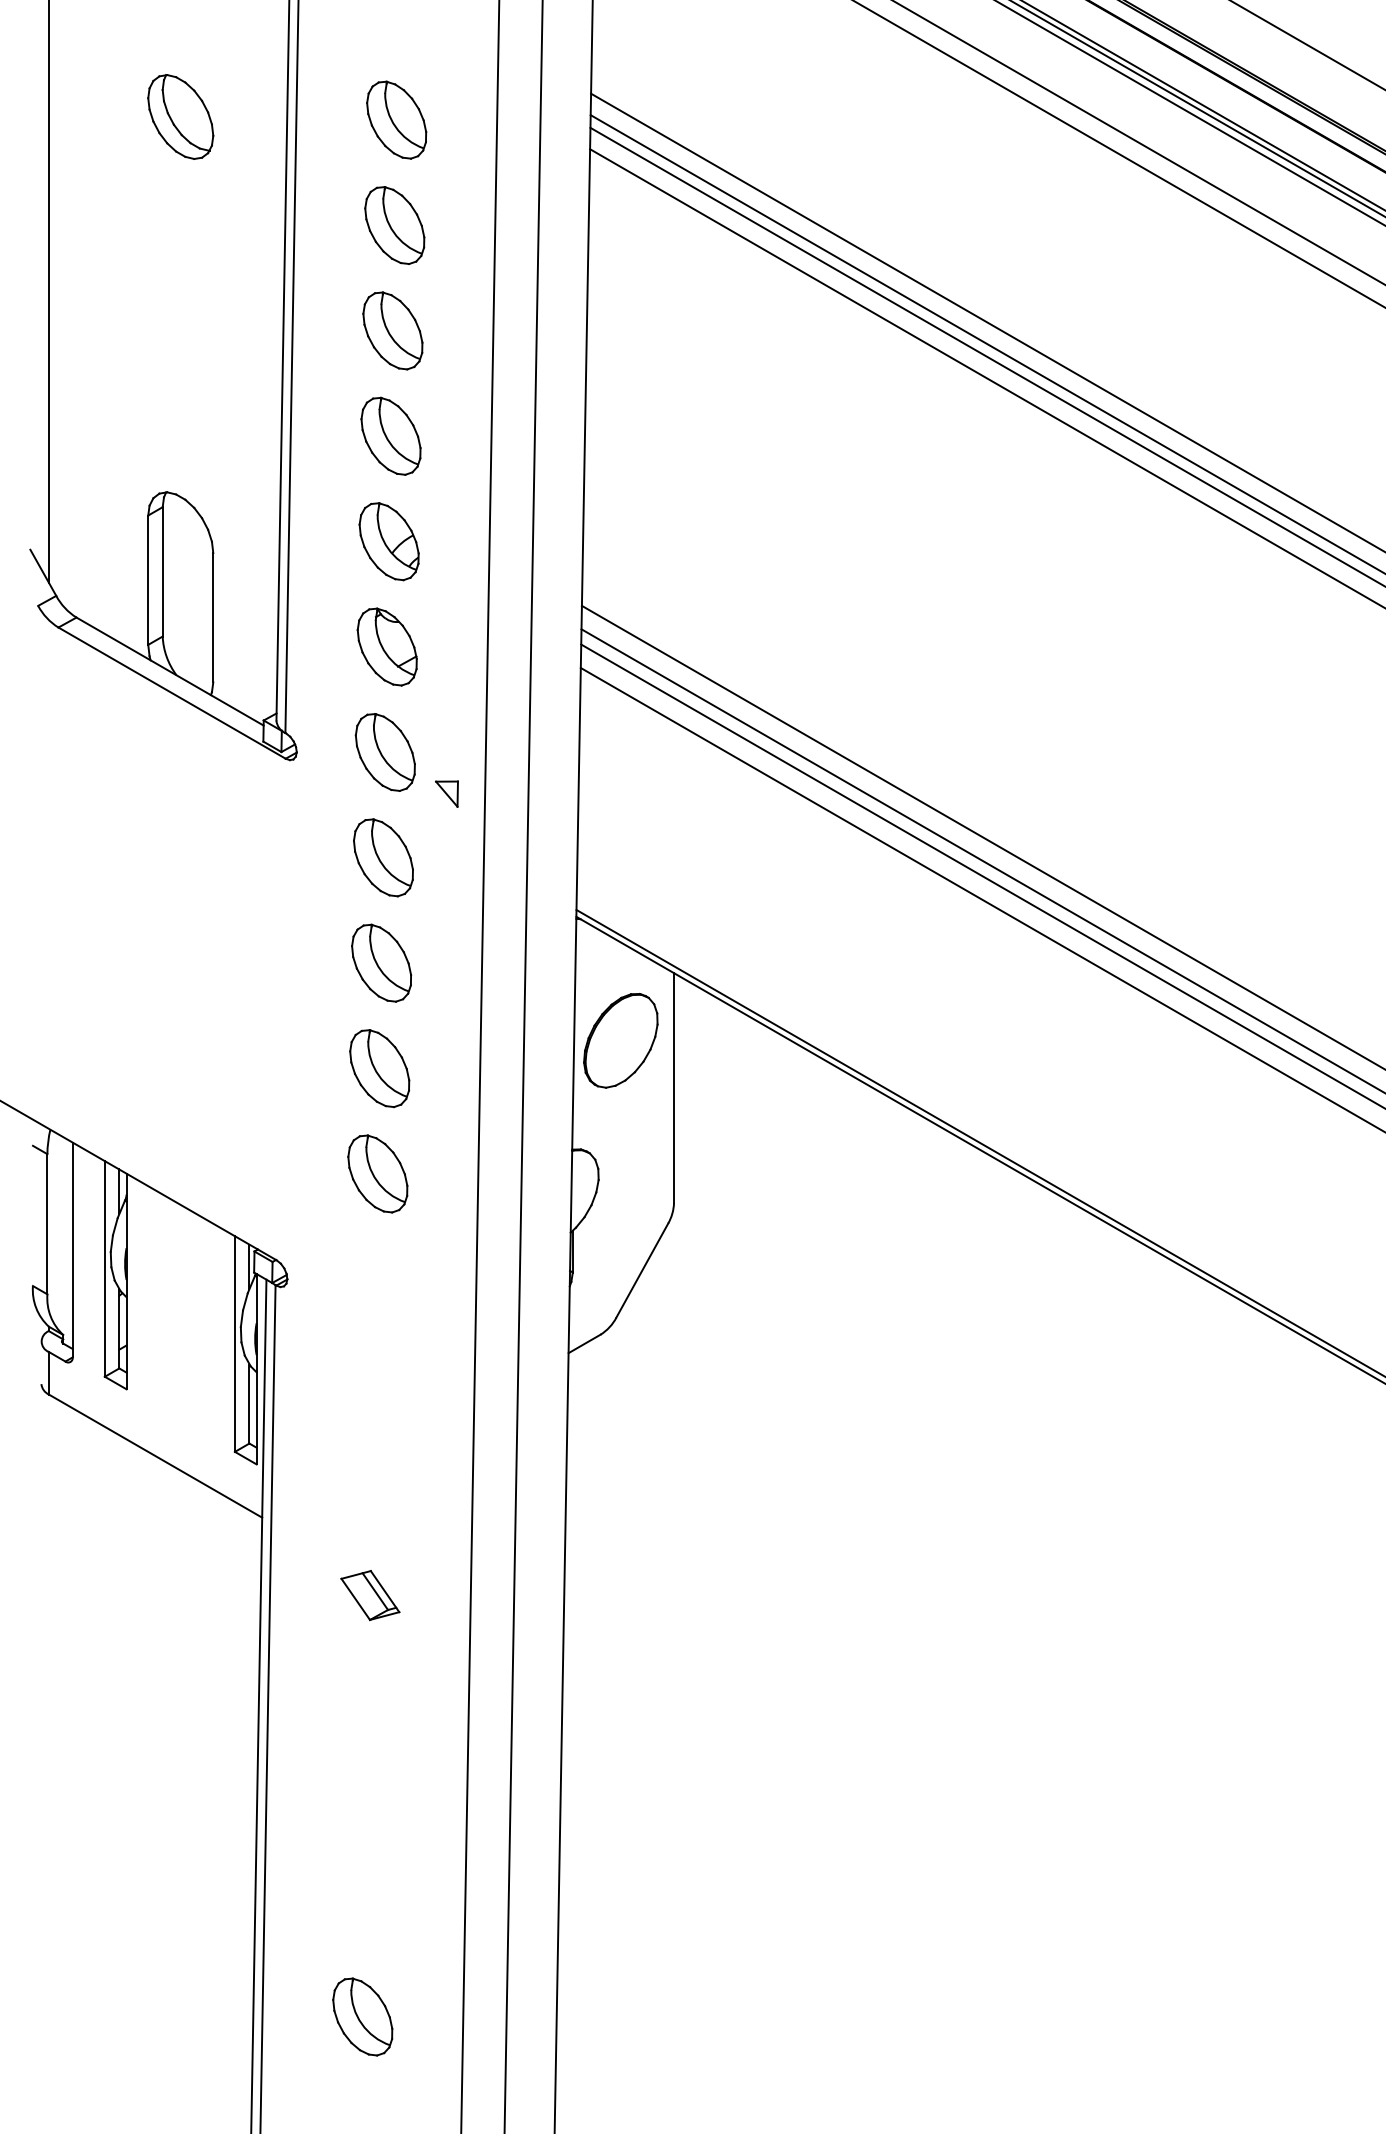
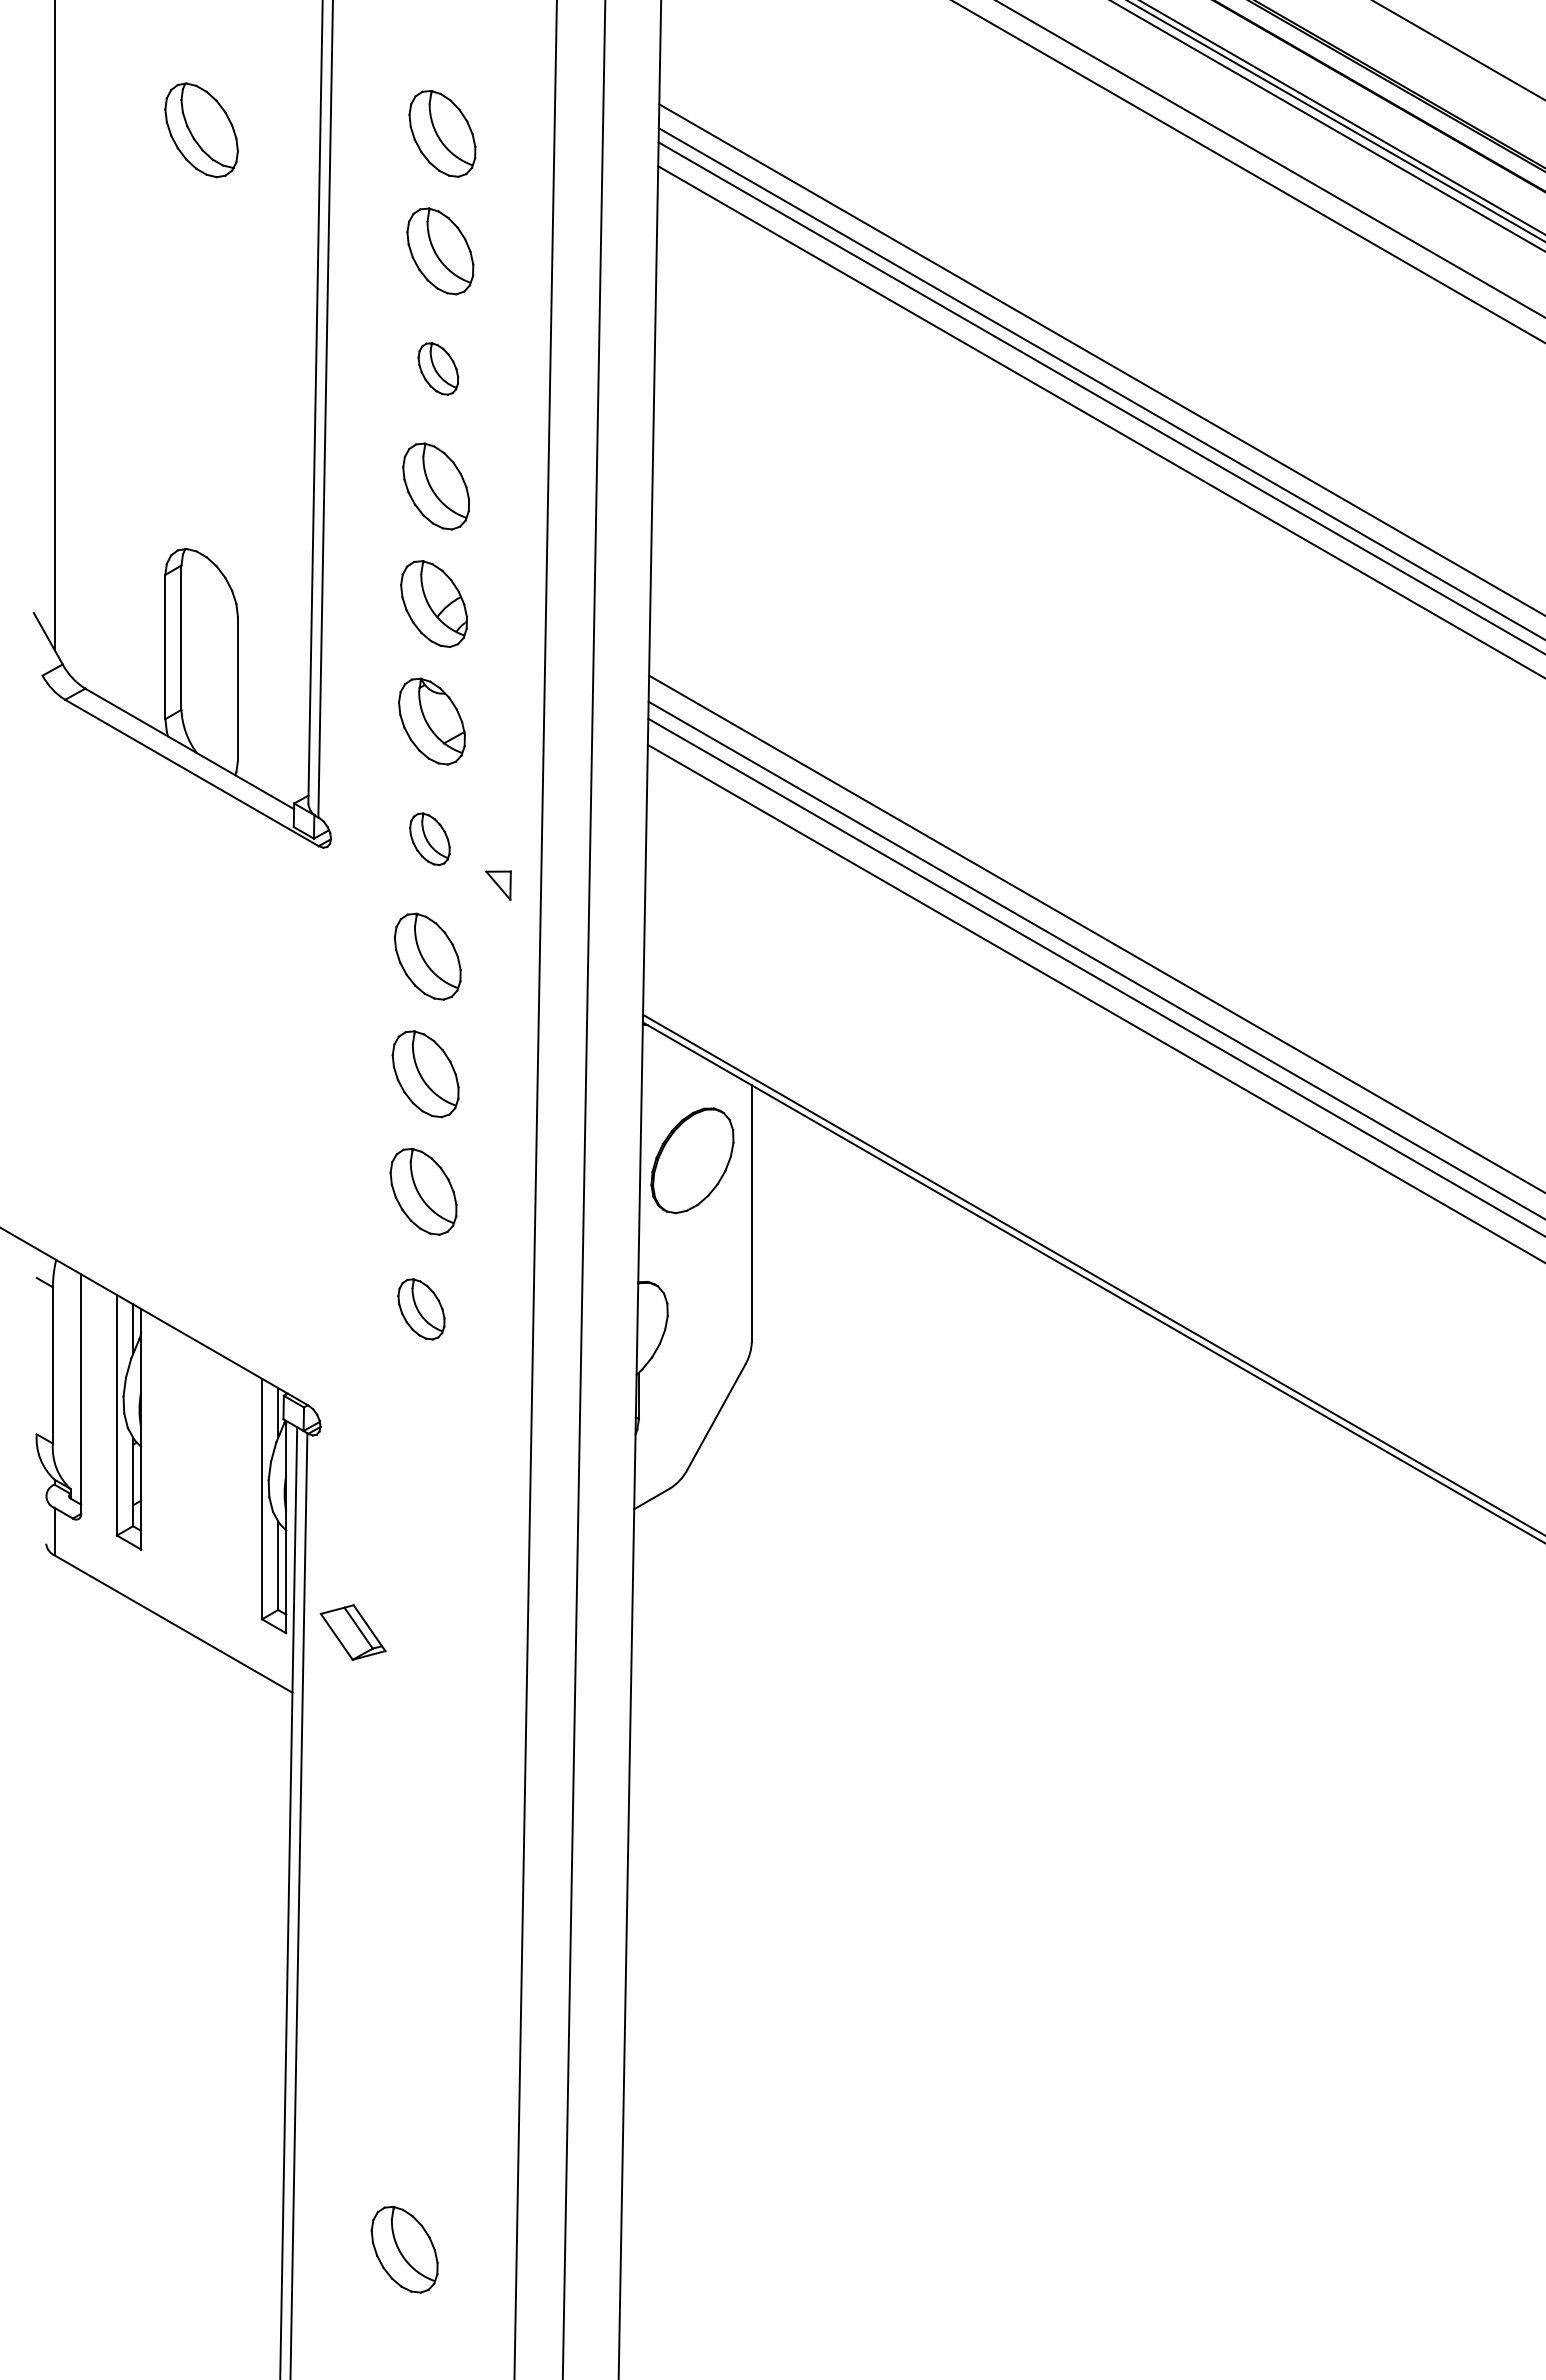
part: (393, 330) -> (438, 368), size x0.6
part: (385, 752) -> (429, 839), size x0.6
part: (377, 1174) -> (421, 1309), size x0.7
part: (369, 1595) -> (352, 1632), moved

